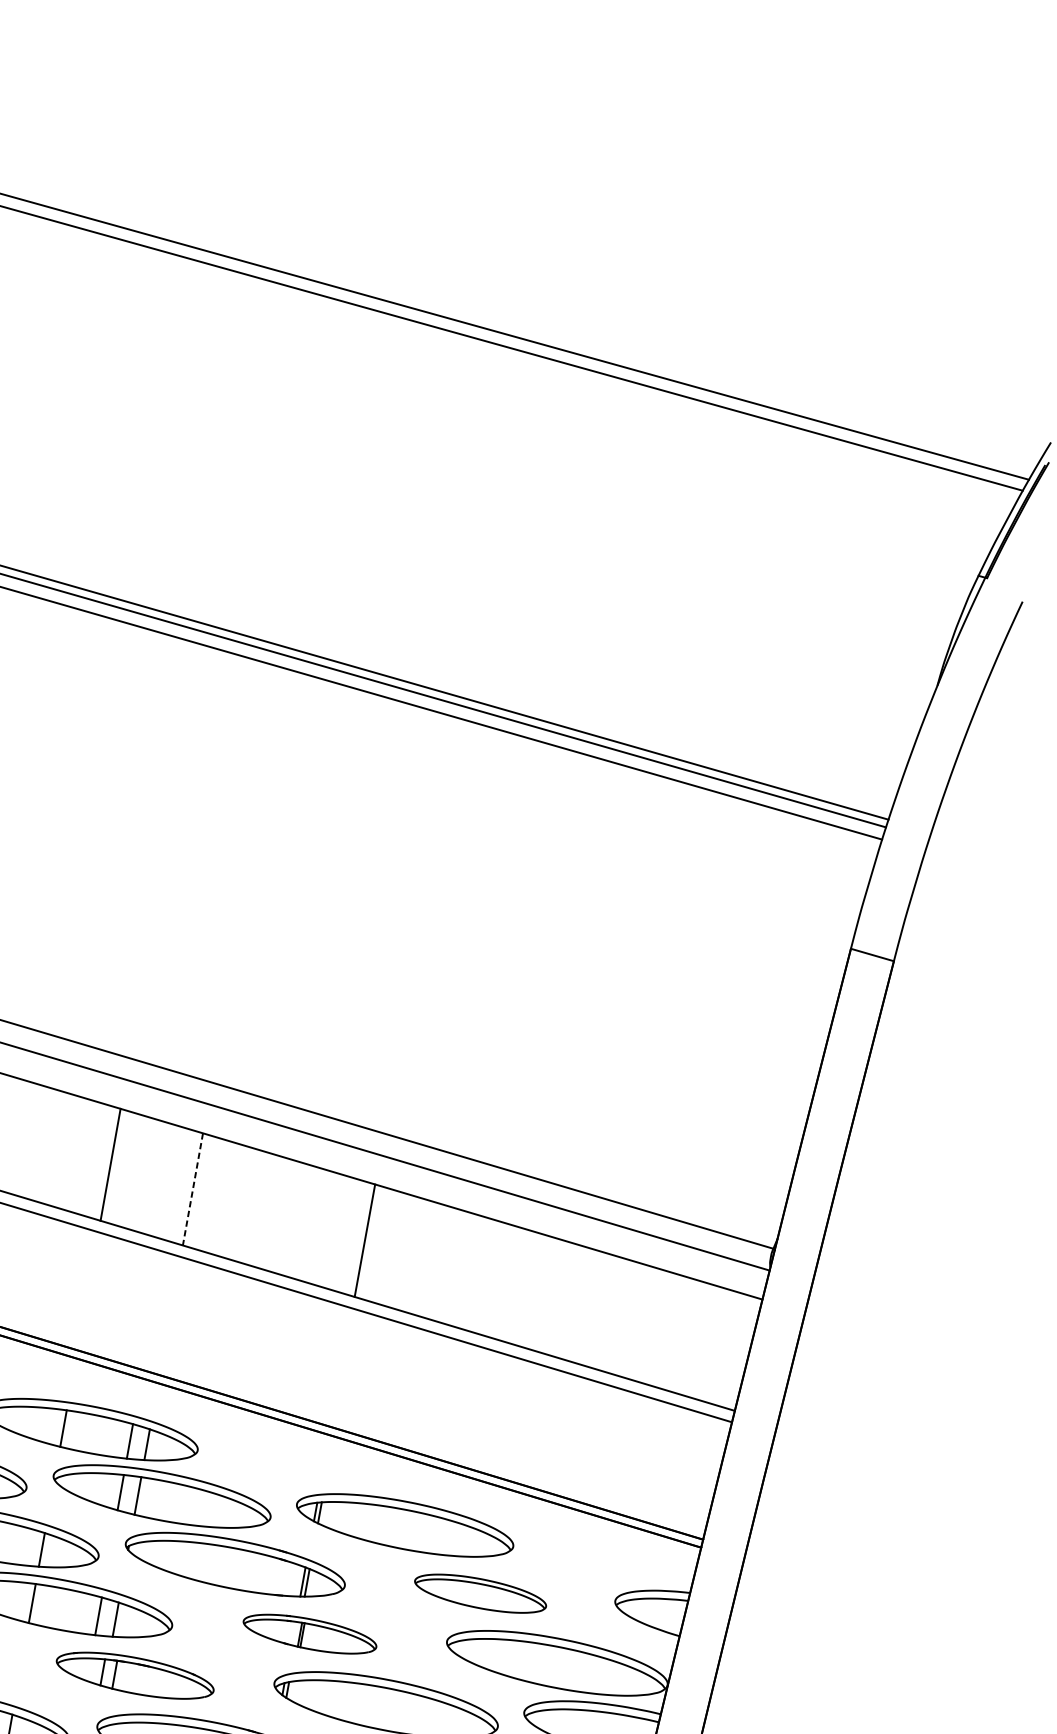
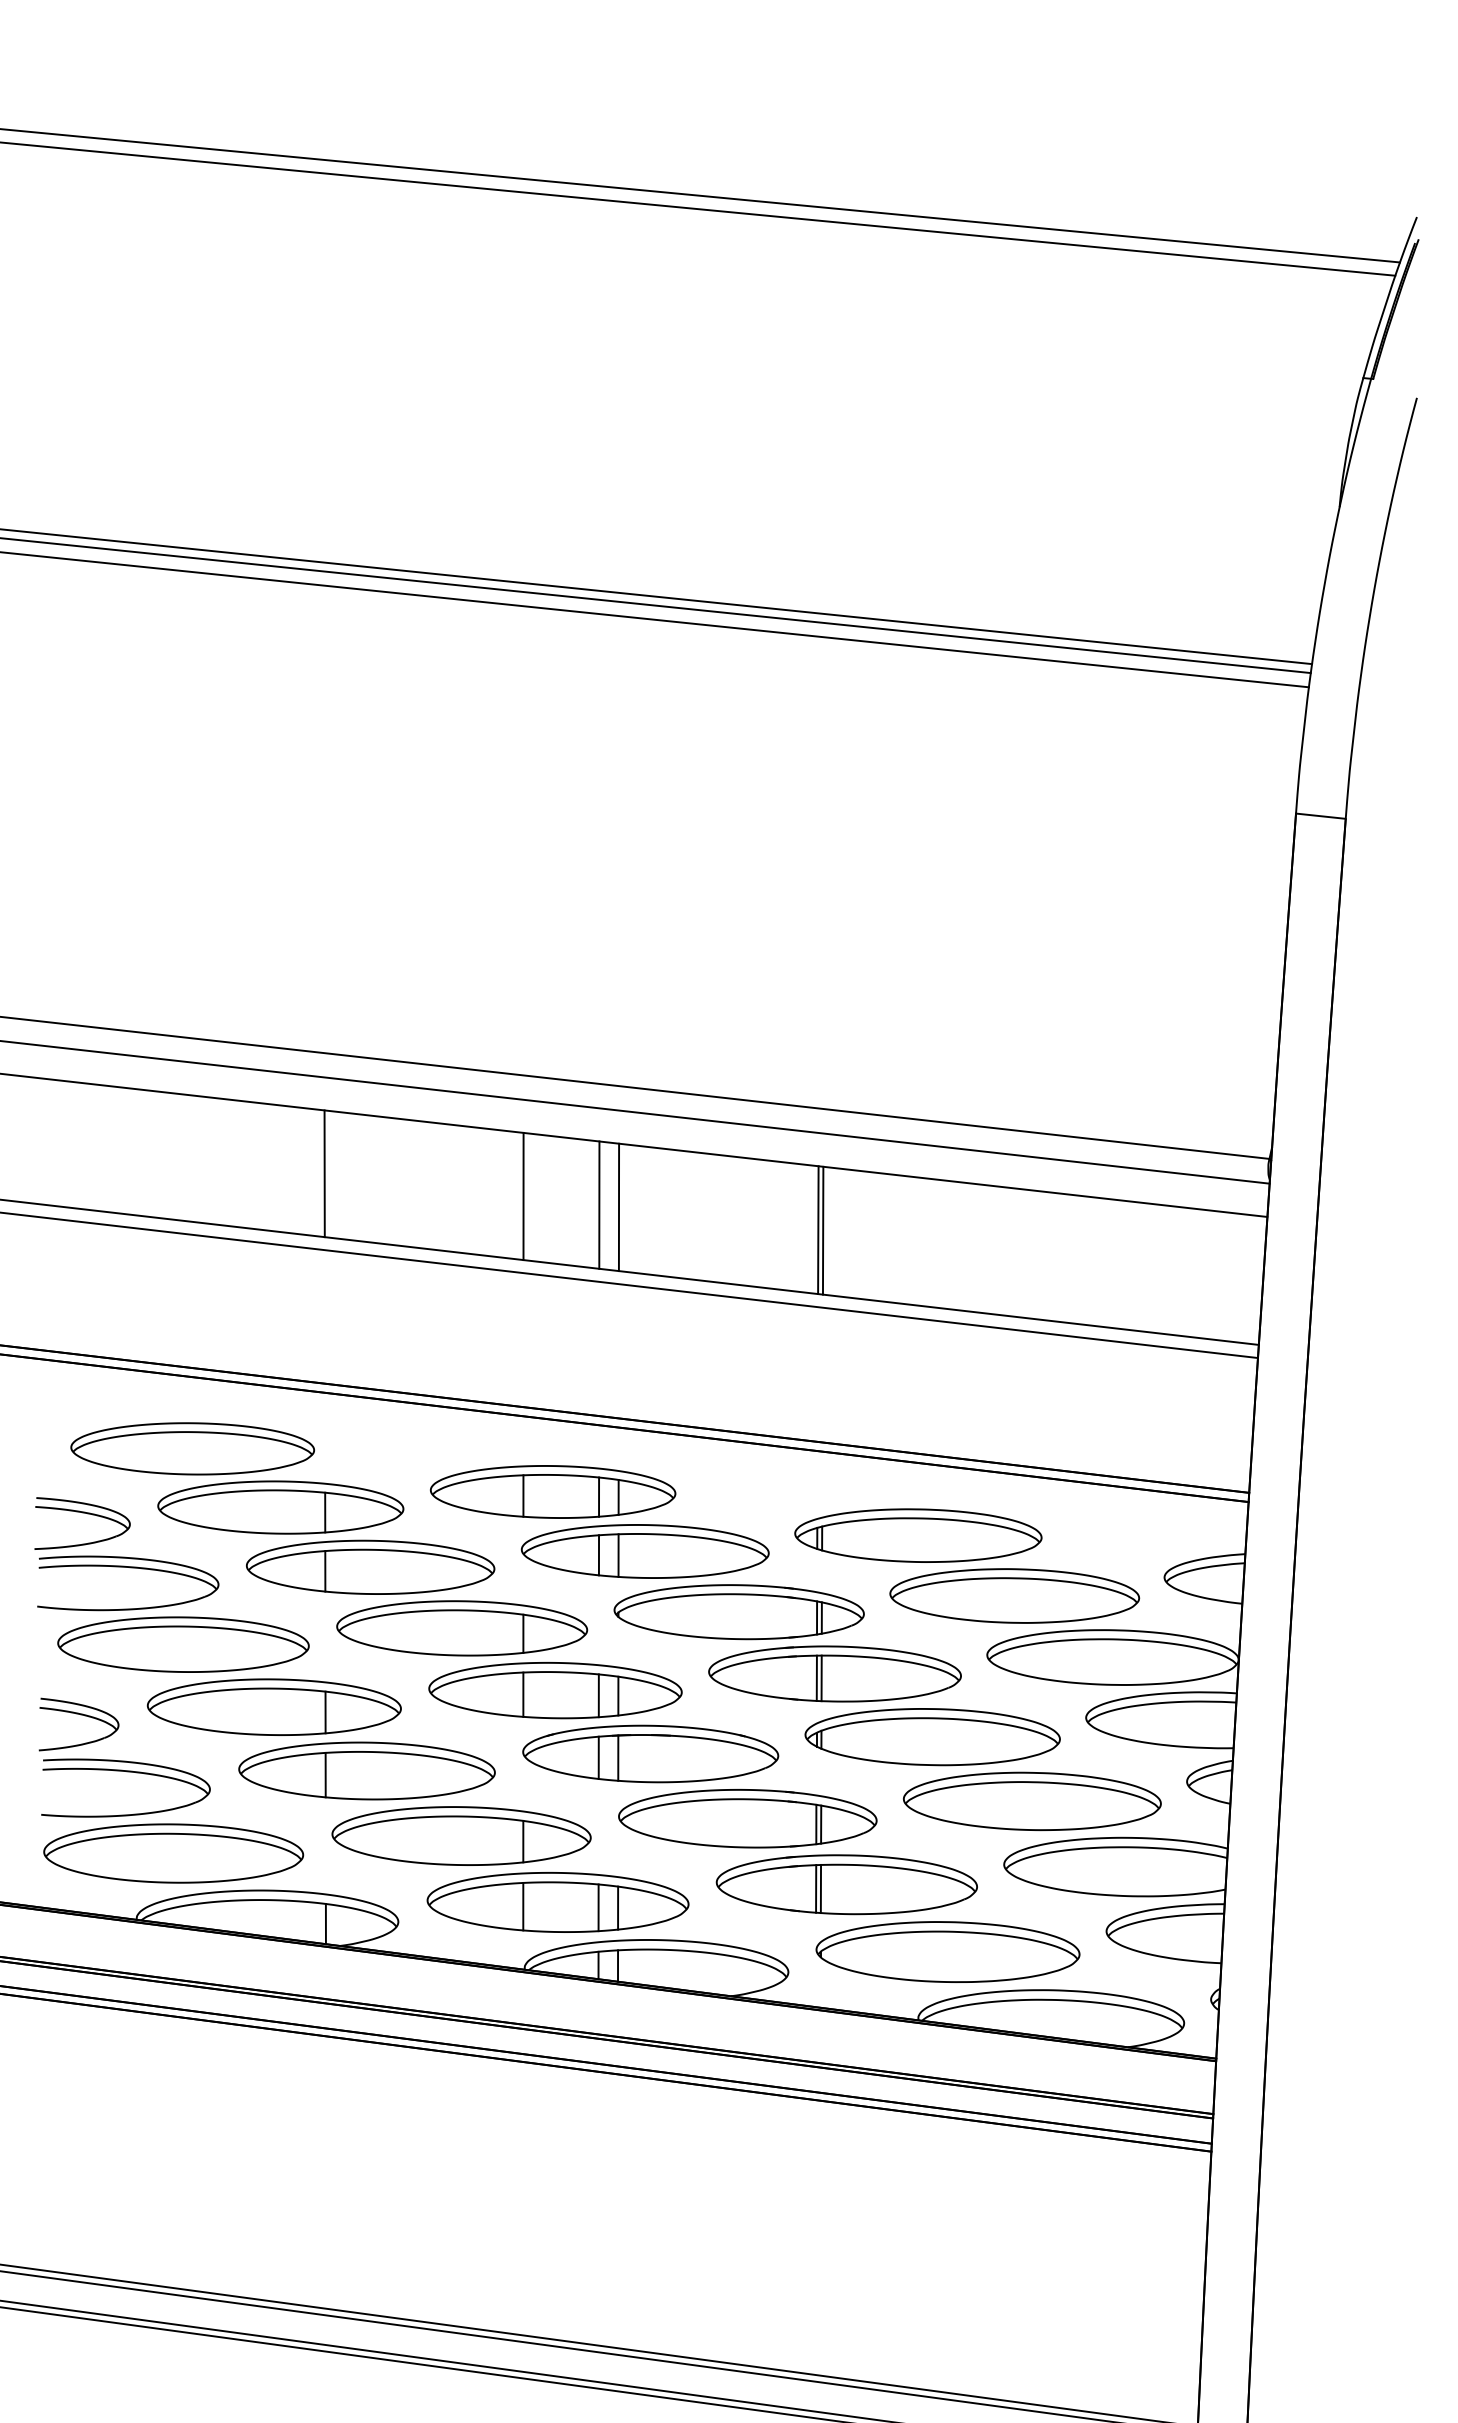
line: (176, 1183) -> (599, 1204), added
line: (193, 1189) -> (619, 1207), dashed -> solid
line: (368, 1241) -> (822, 1230), added
part: (480, 1593) -> (1014, 1595), size x1.67
part: (309, 1633) -> (834, 1673), size x1.67
part: (135, 1675) -> (650, 1753), size x1.43

